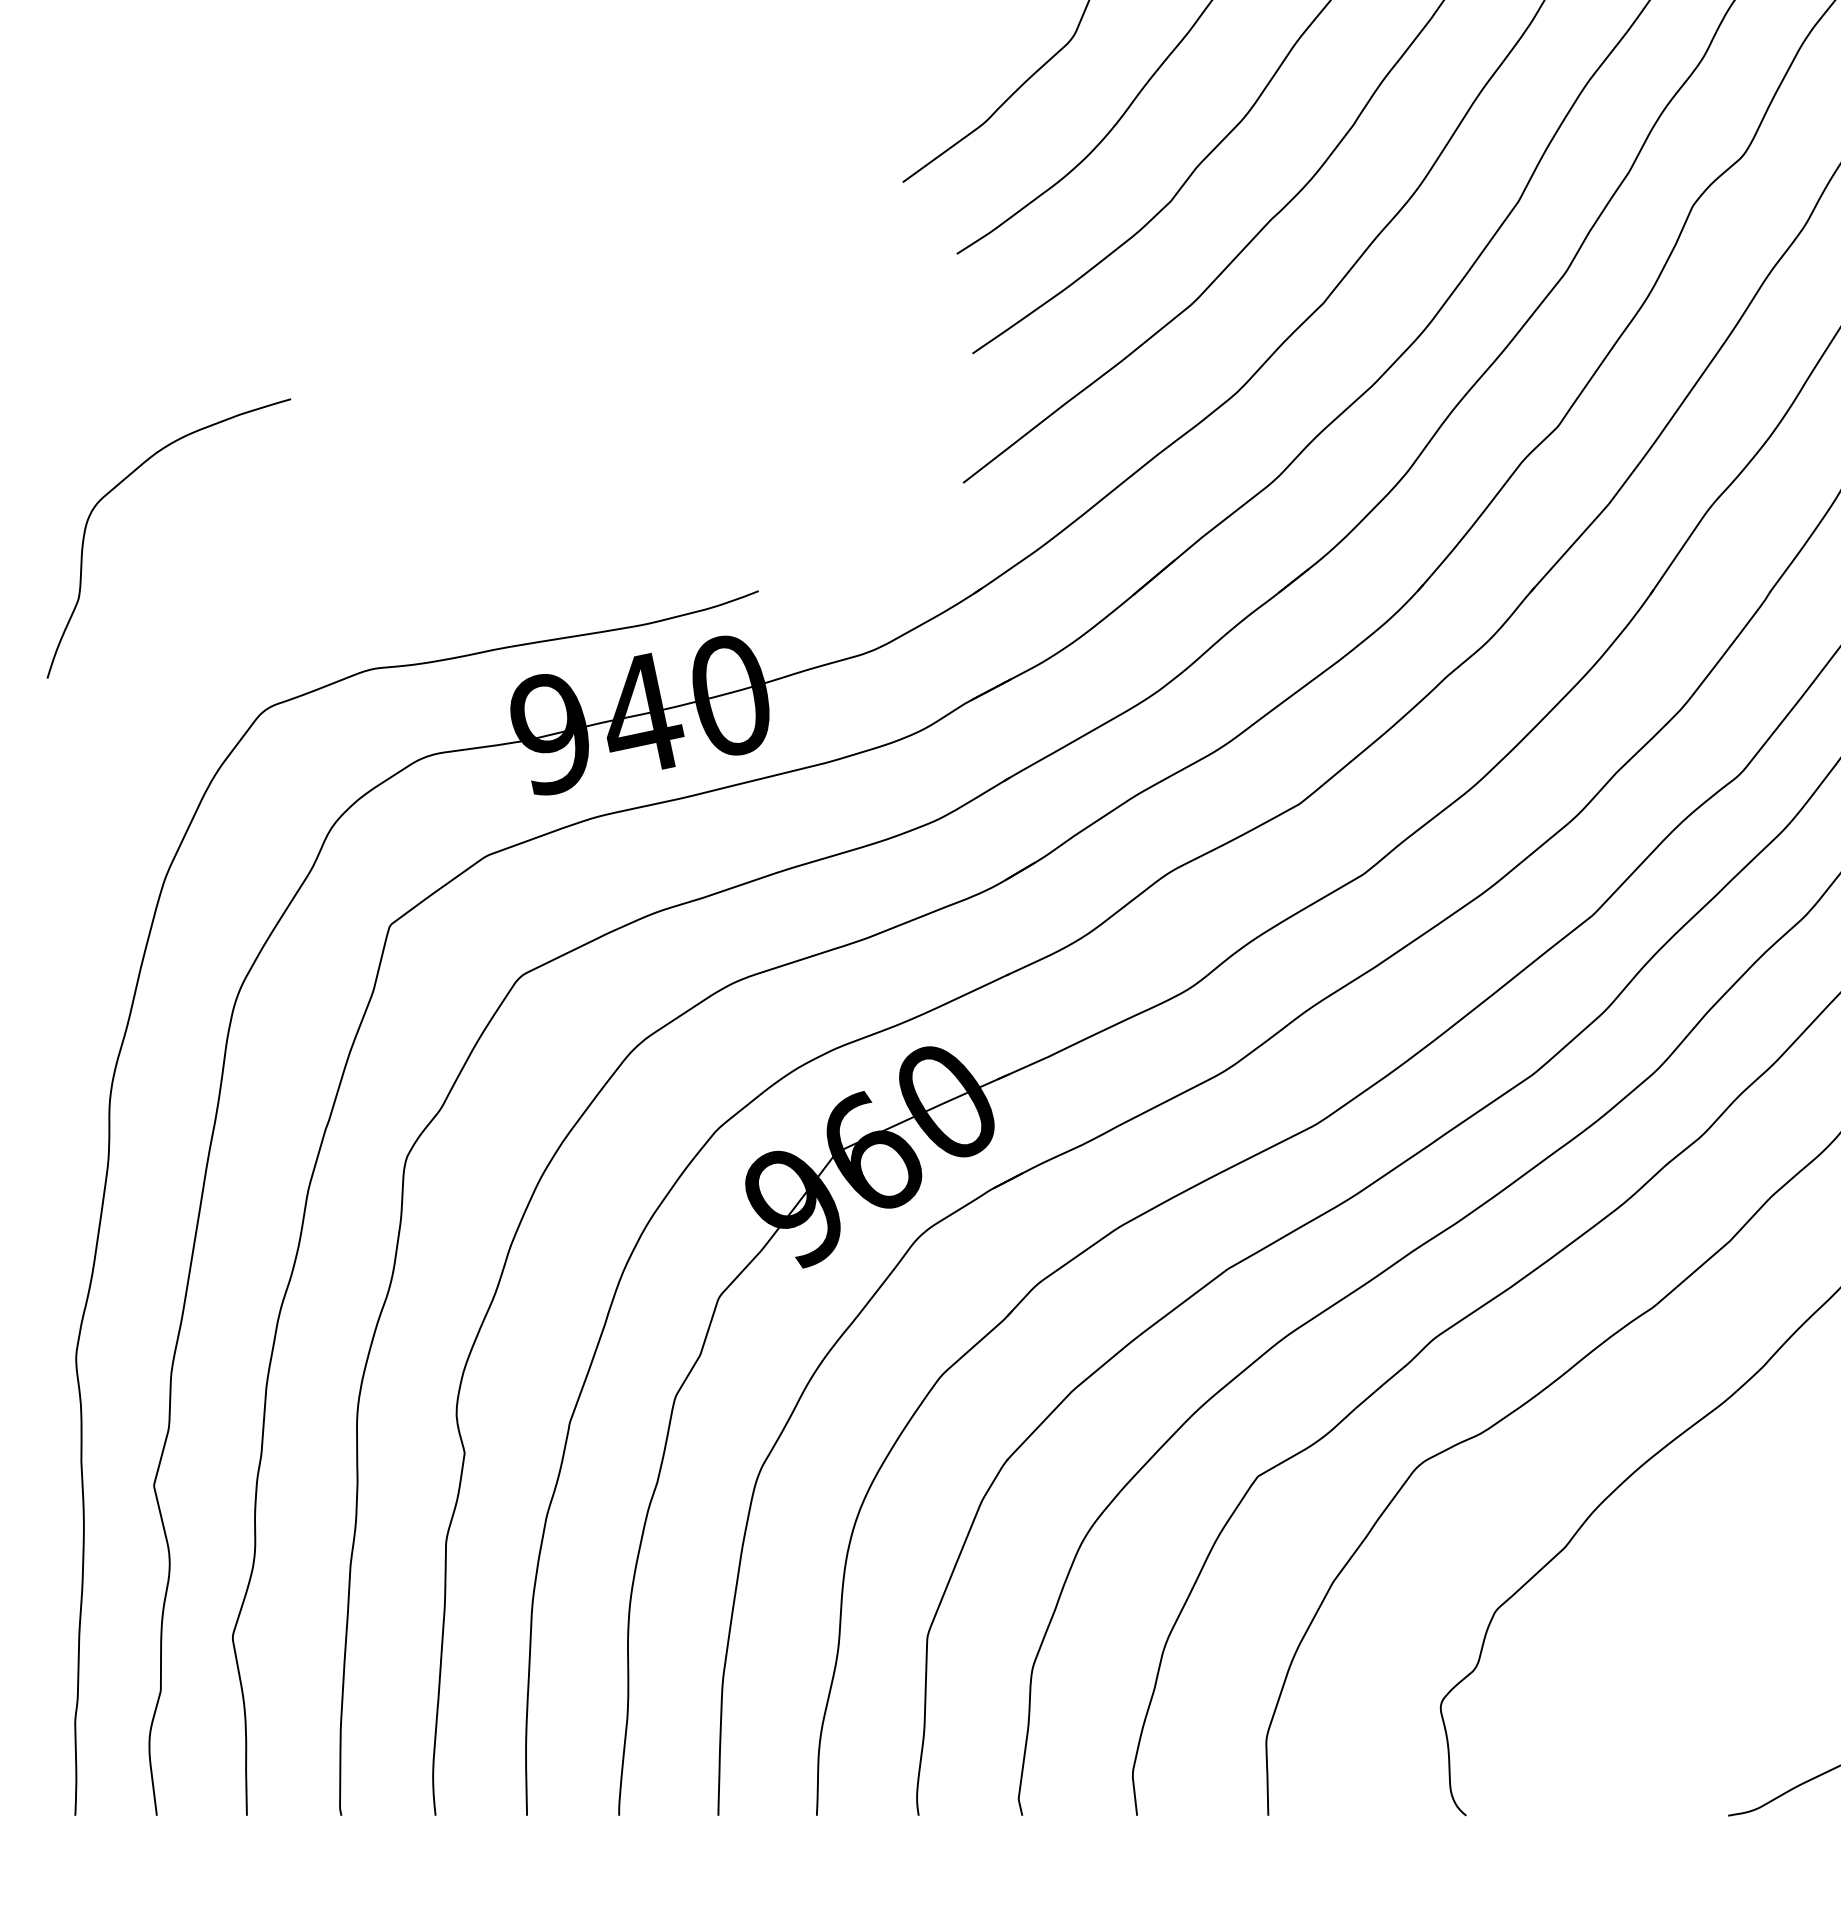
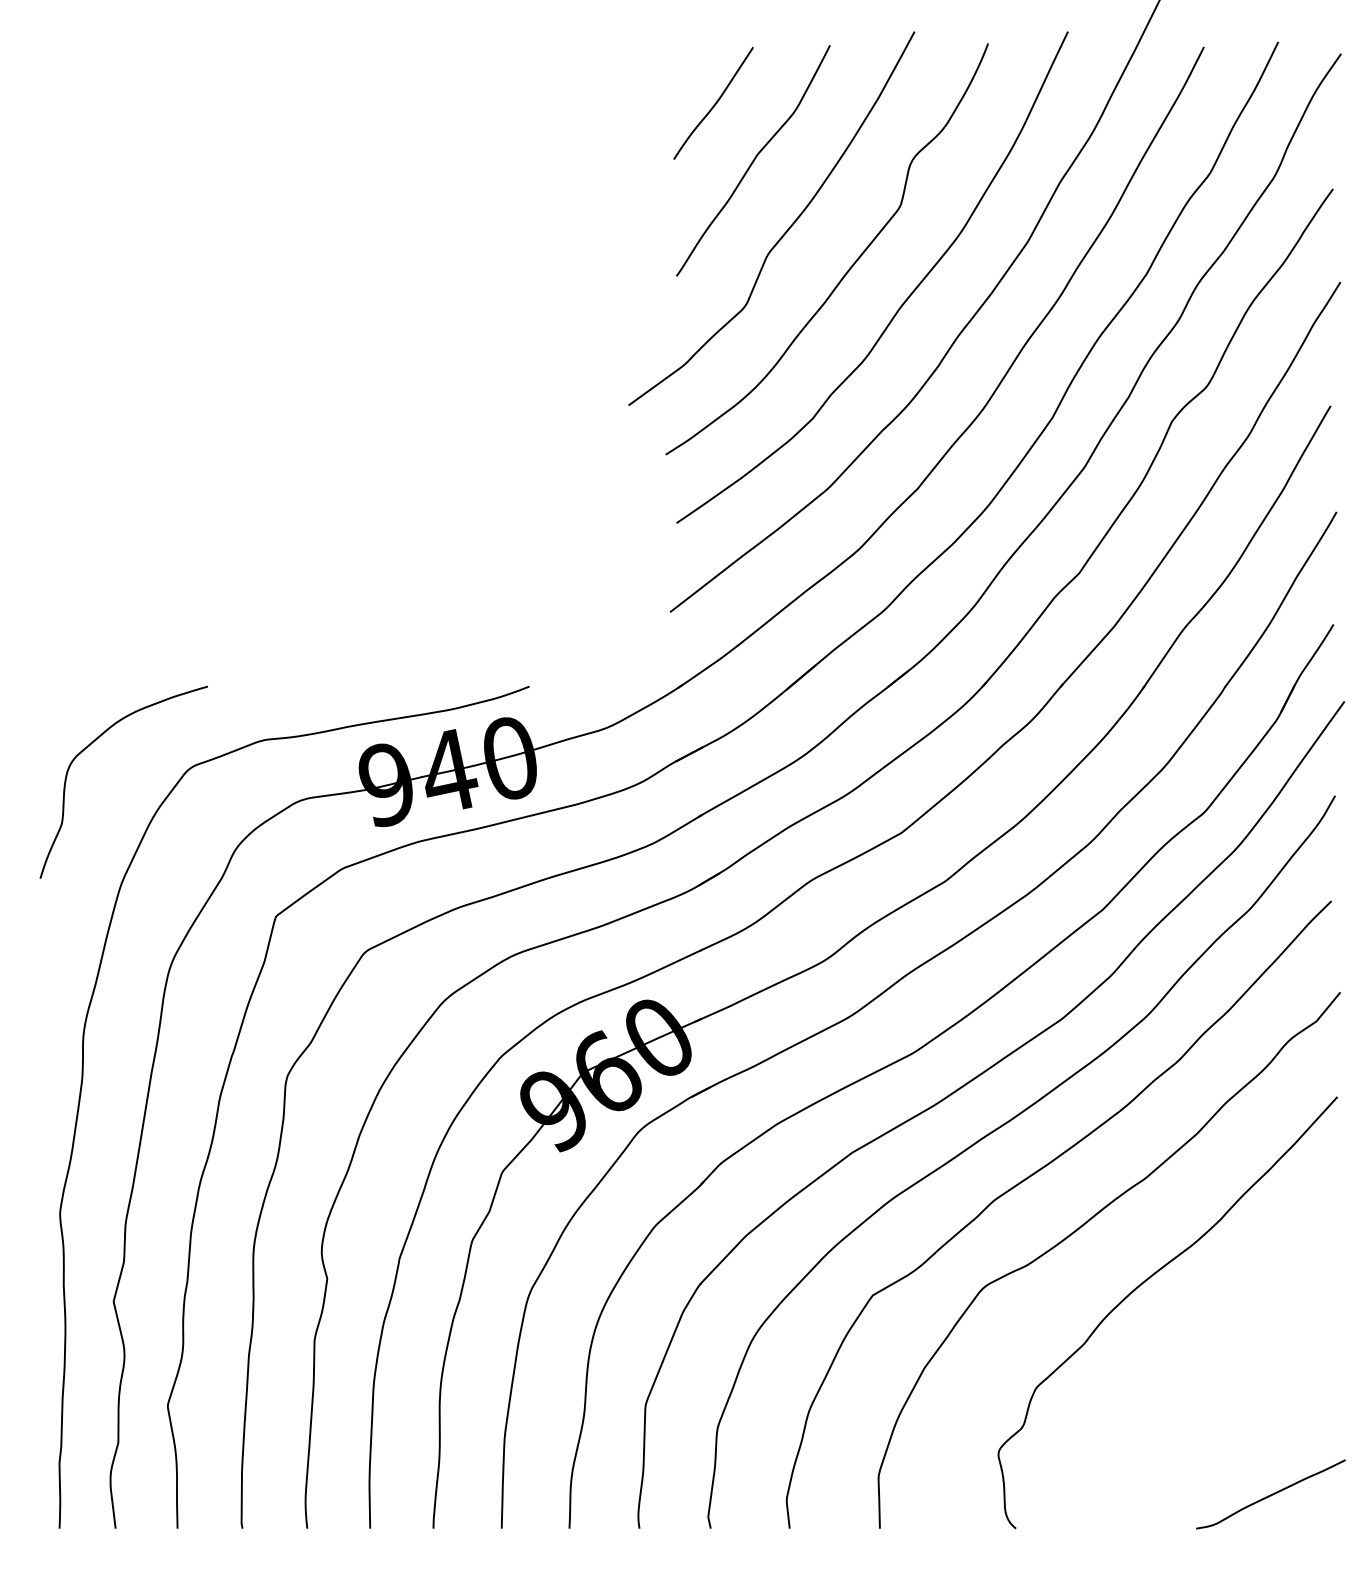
curve: (118, 486) -> (89, 746), moved

